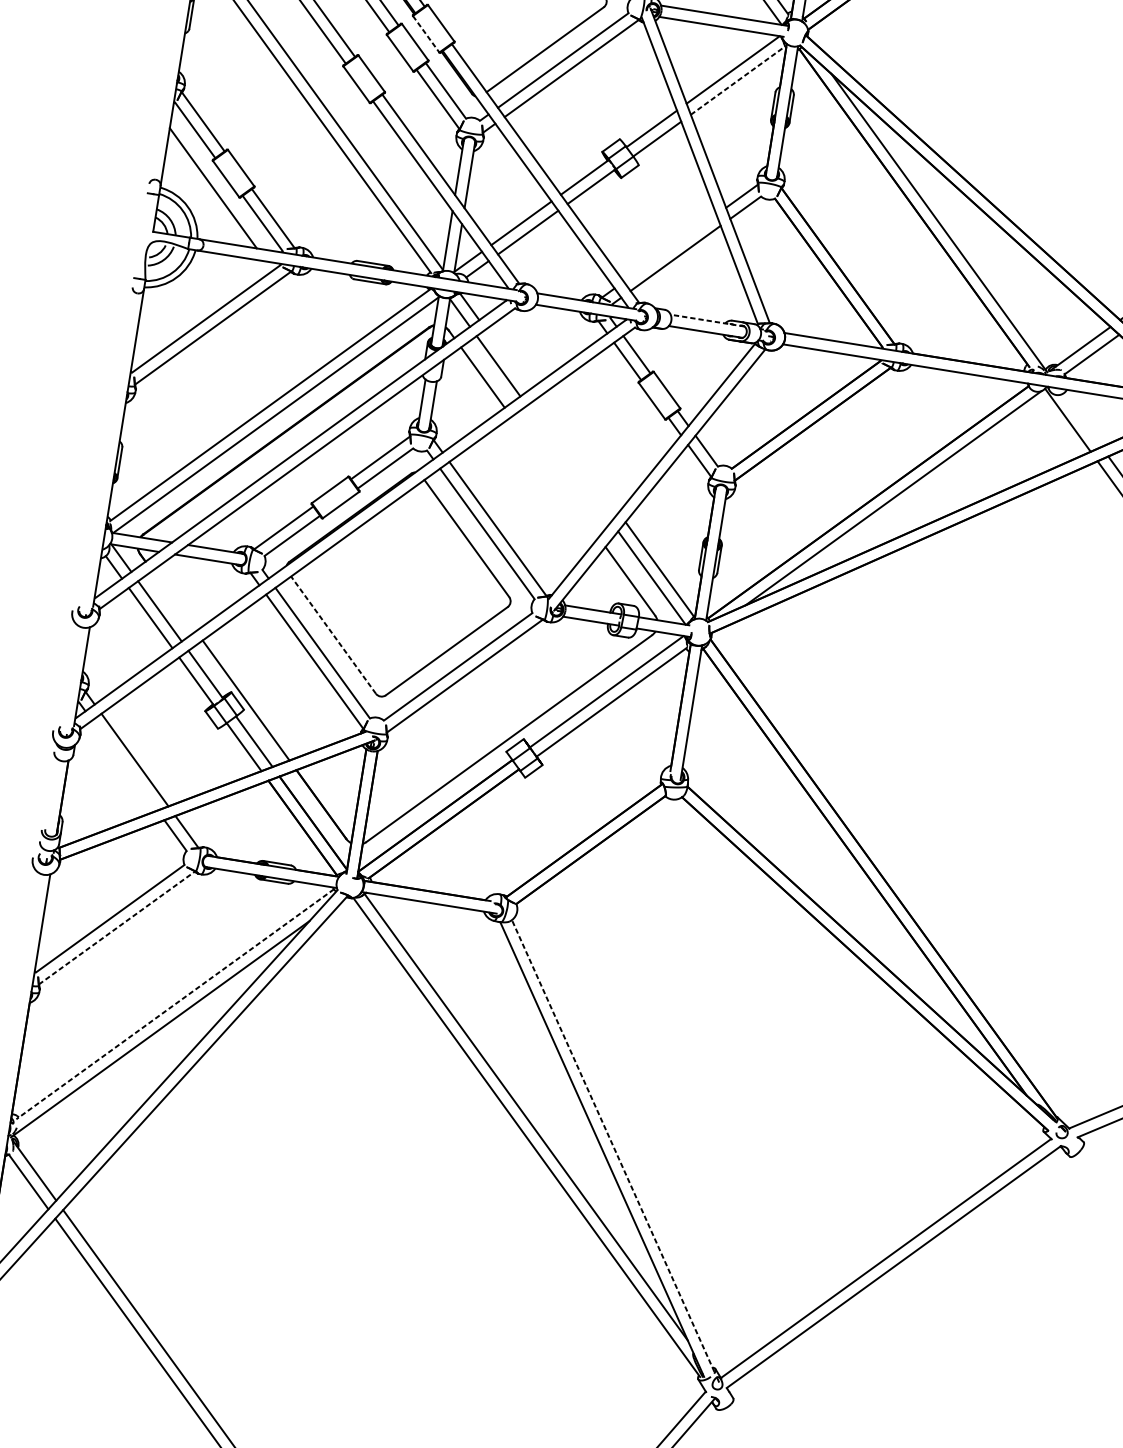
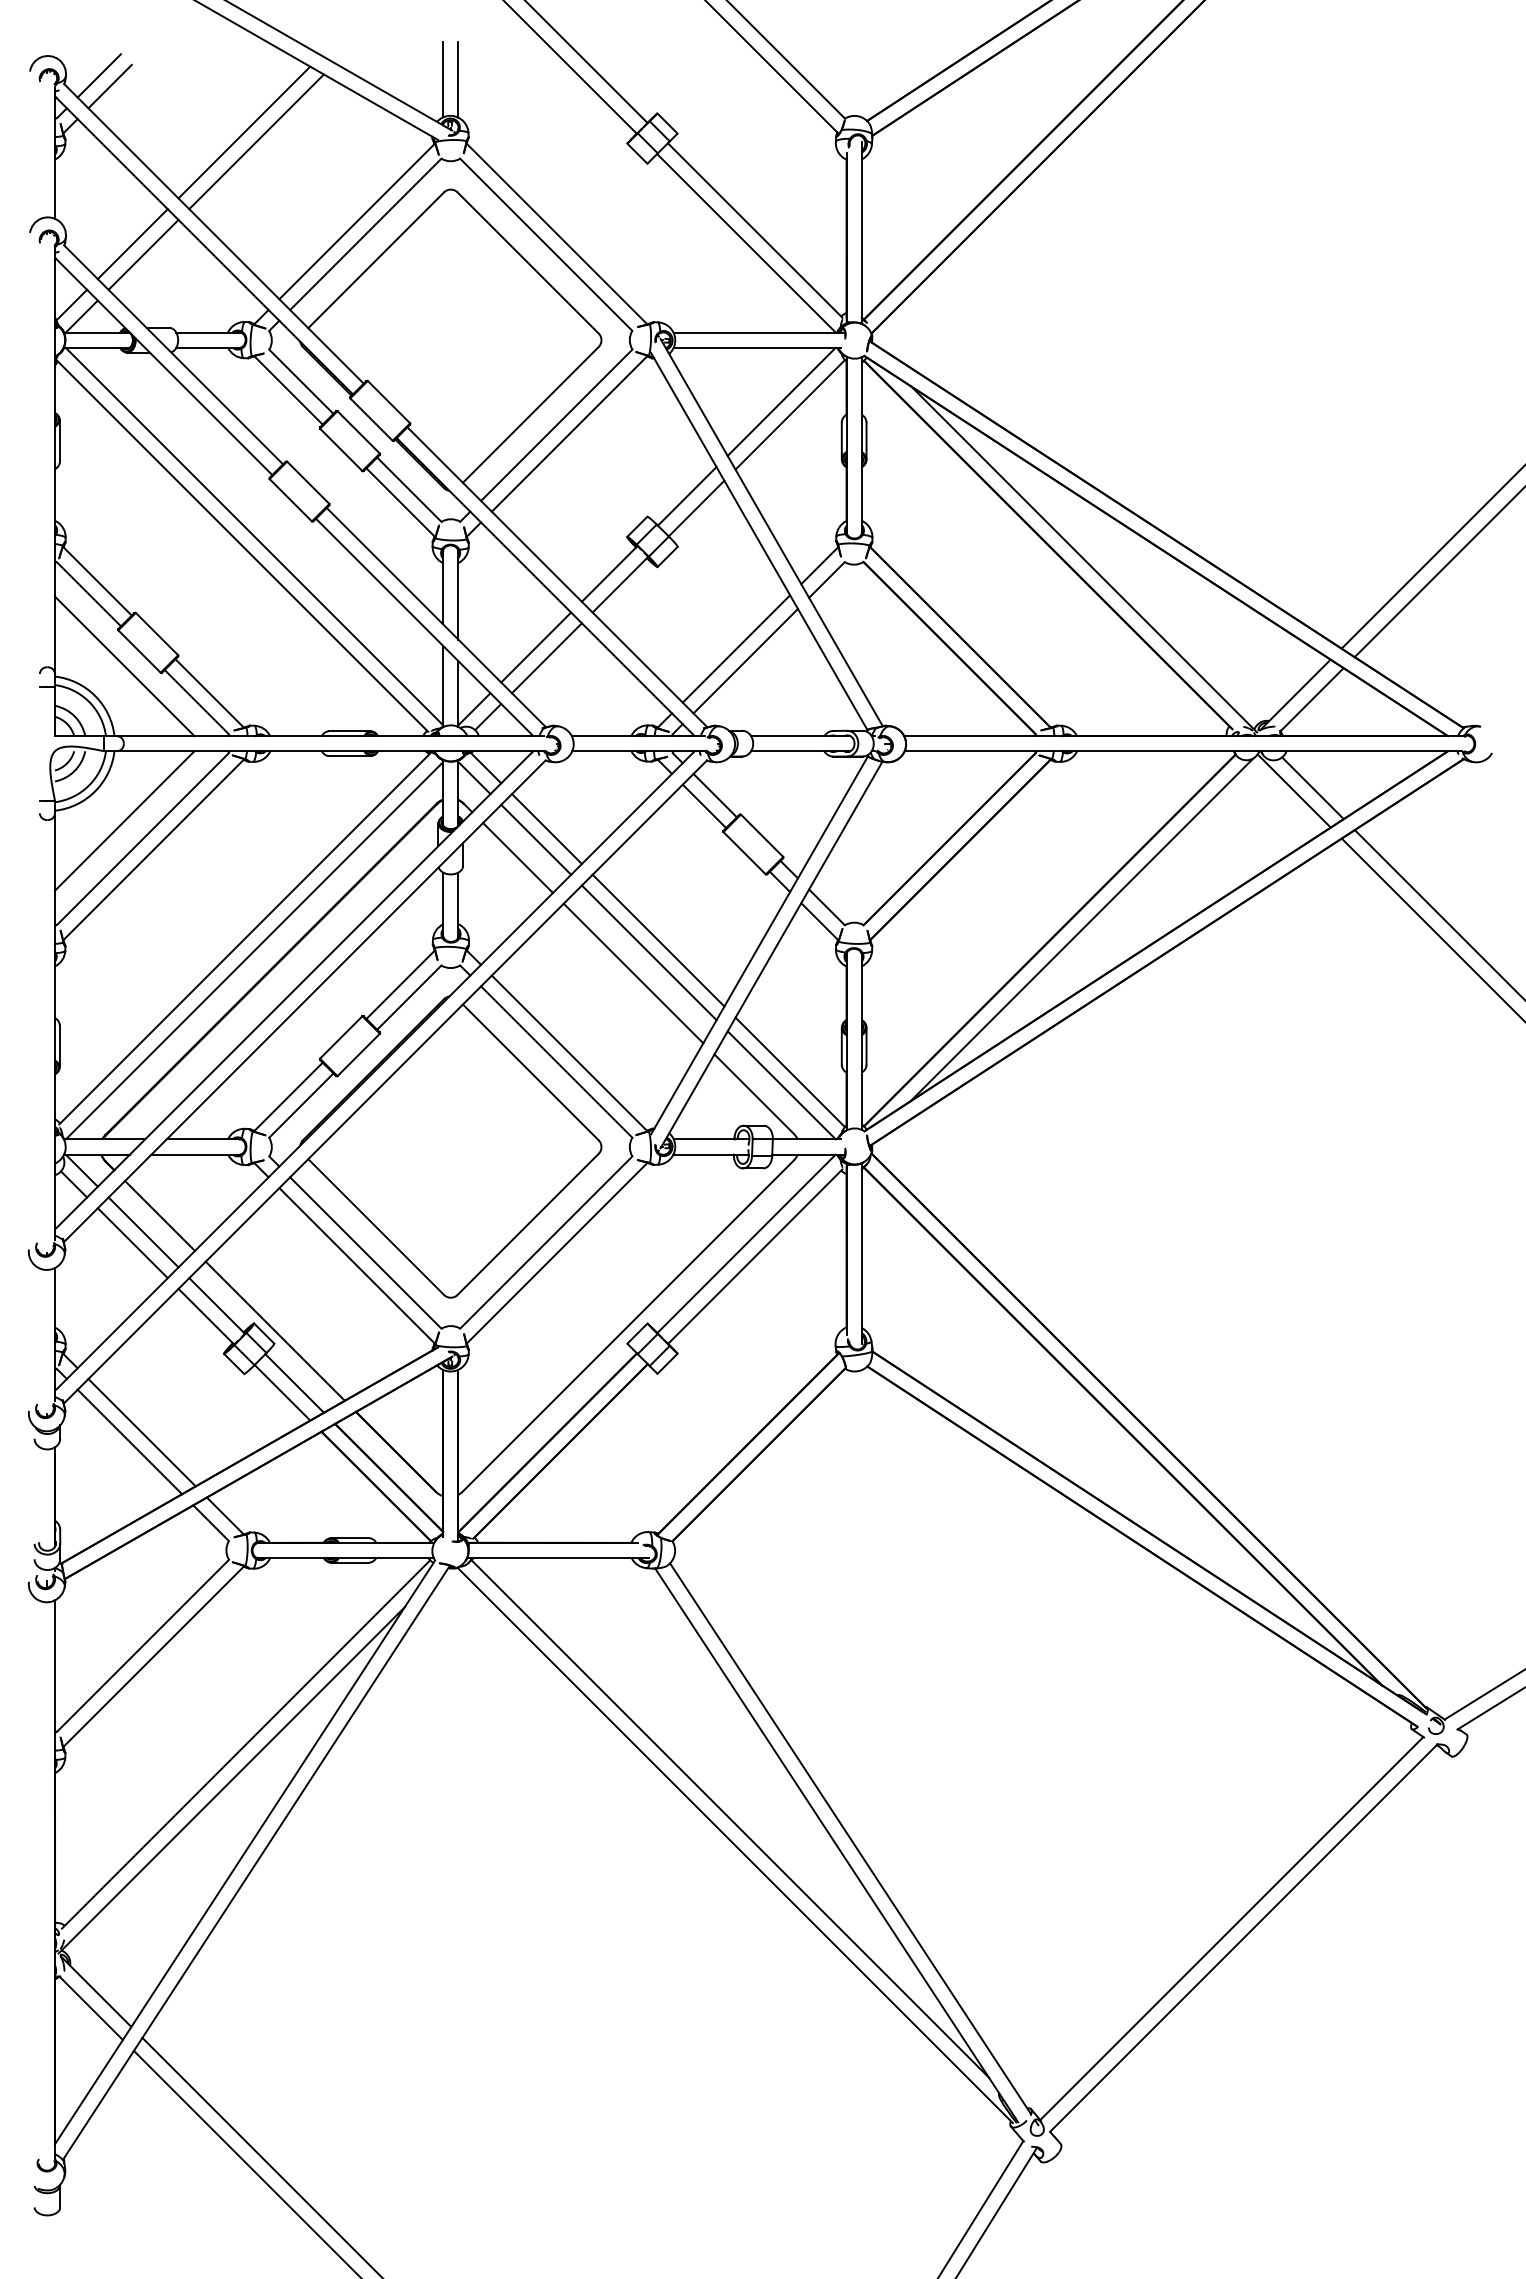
line: (426, 34) -> (371, 419), dashed -> solid
line: (738, 80) -> (790, 414), dashed -> solid
line: (670, 247) -> (736, 648), added
line: (194, 302) -> (124, 820), added
line: (707, 320) -> (800, 736), dashed -> solid
line: (507, 359) -> (546, 829), added
line: (1081, 420) -> (1312, 788), added
line: (577, 455) -> (658, 940), added
line: (568, 463) -> (648, 952), added
line: (555, 477) -> (633, 973), added
line: (174, 600) -> (160, 1215), added
line: (333, 634) -> (375, 1226), dashed -> solid
line: (124, 765) -> (129, 1441), added
line: (117, 927) -> (154, 1656), dashed -> solid
line: (174, 1004) -> (245, 1744), dashed -> solid
line: (613, 1146) -> (850, 1838), dashed -> solid

